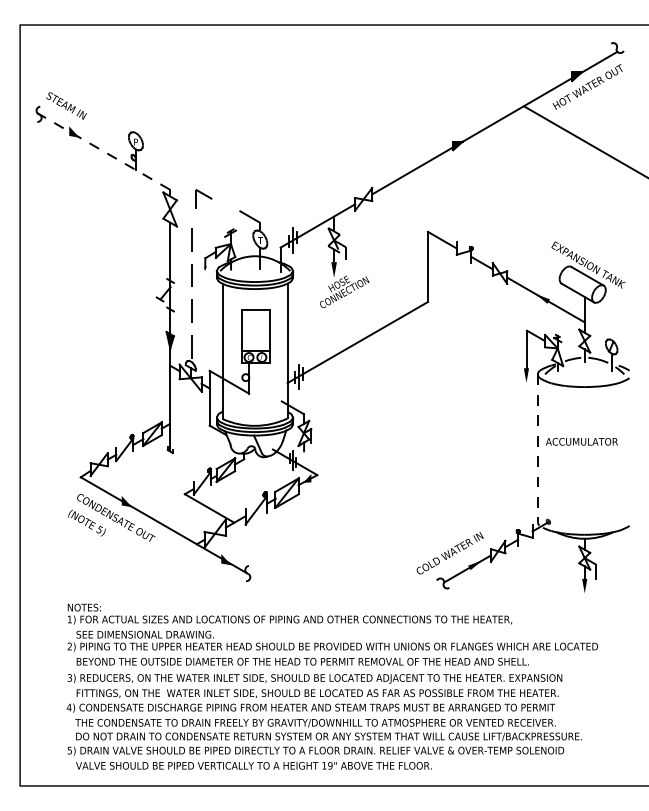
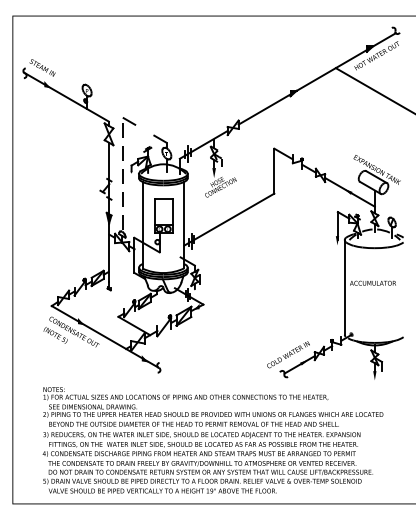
line: (102, 150) -> (65, 96), dashed -> solid
part: (202, 198) -> (129, 127), size x1.67
line: (537, 448) -> (344, 287), dashed -> solid

